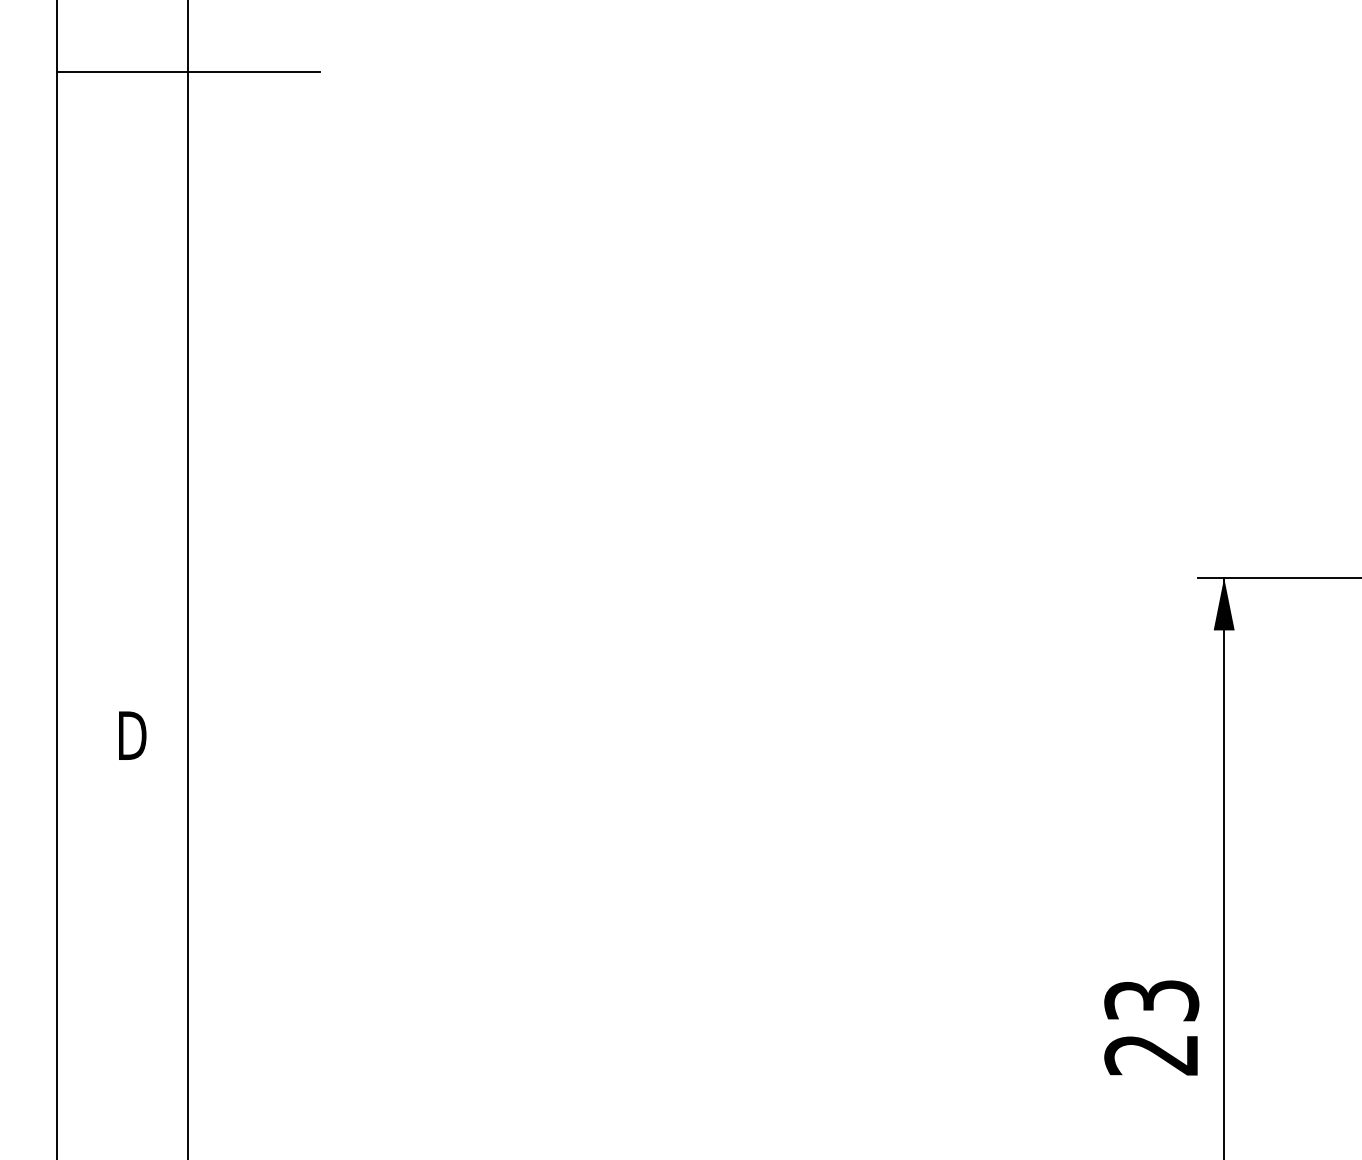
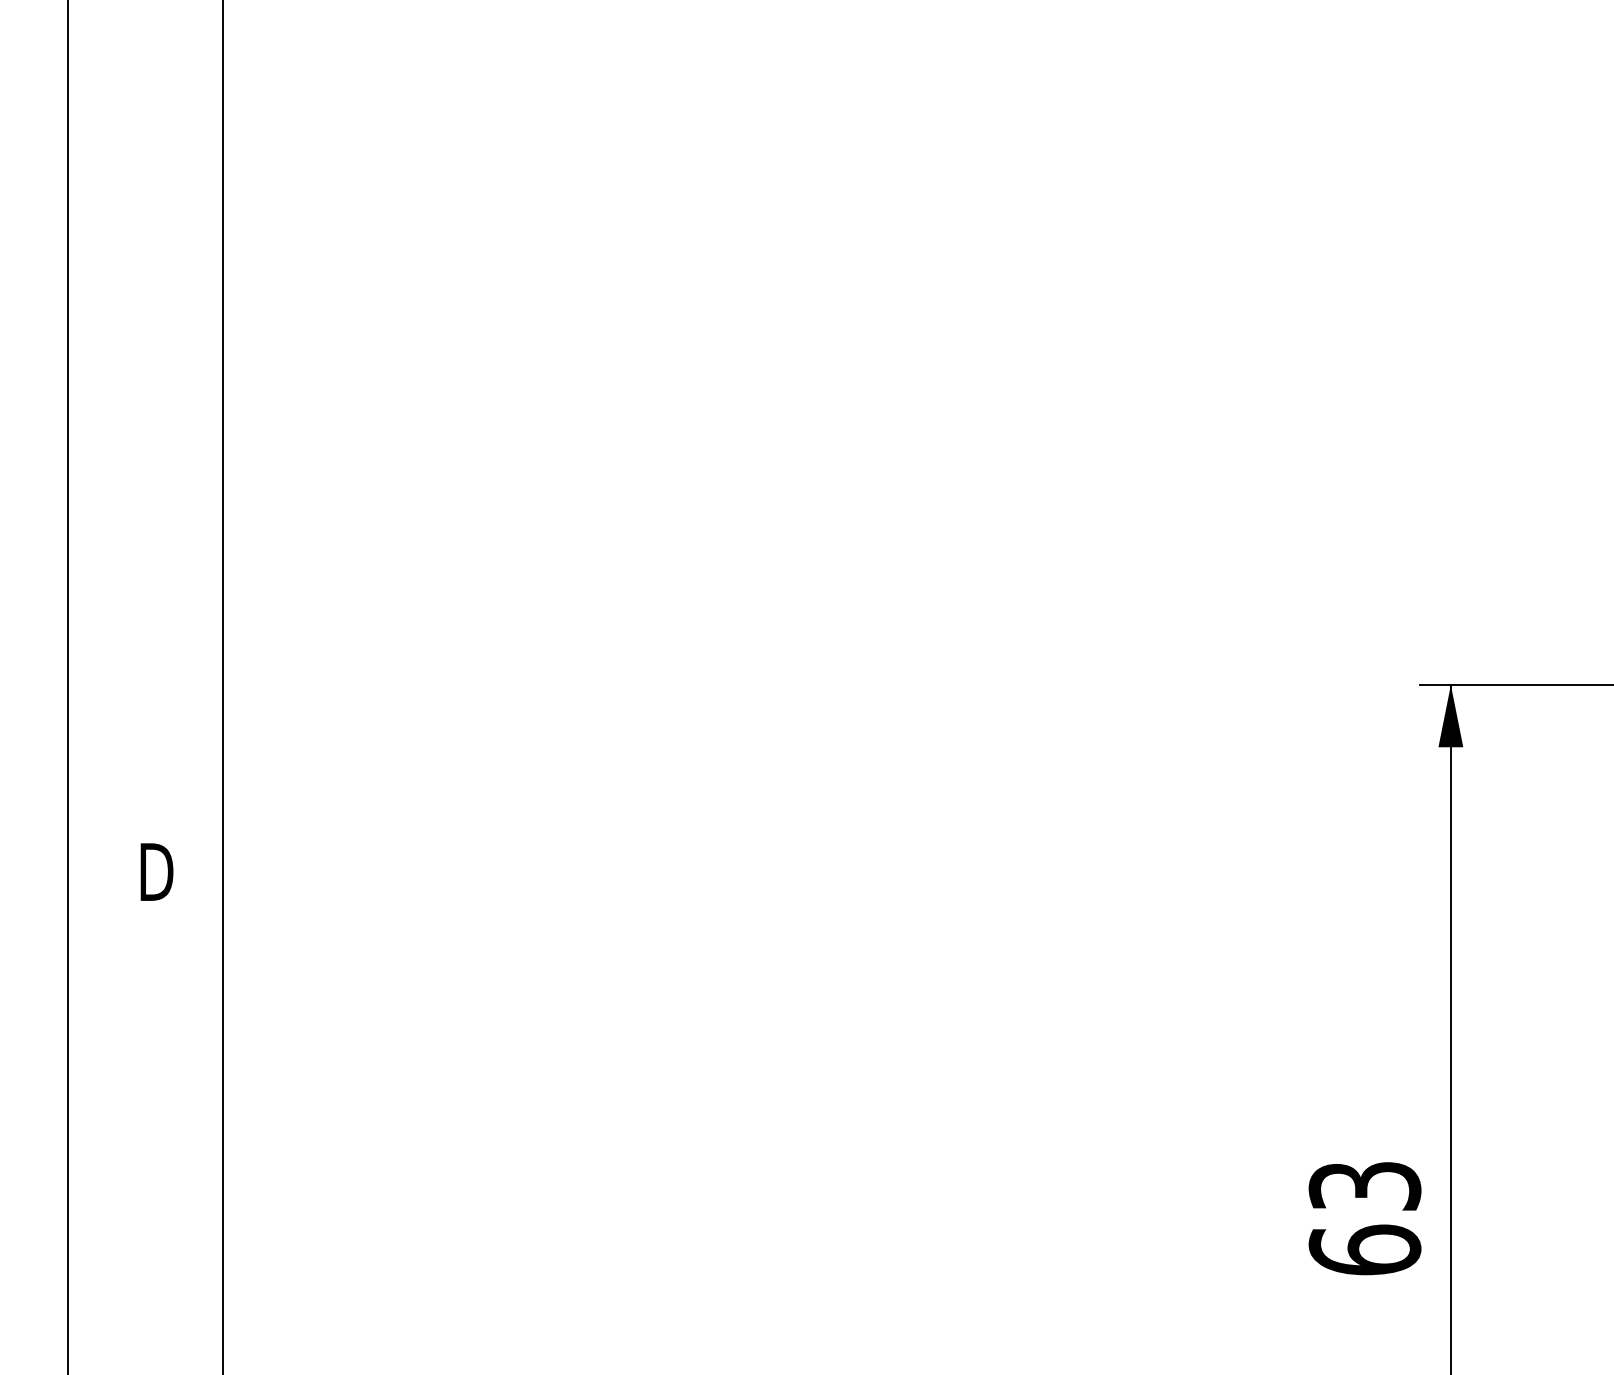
line: (188, 72) -> (223, 85), removed
text: (1151, 1054) -> (1364, 1249), 23 -> 63

